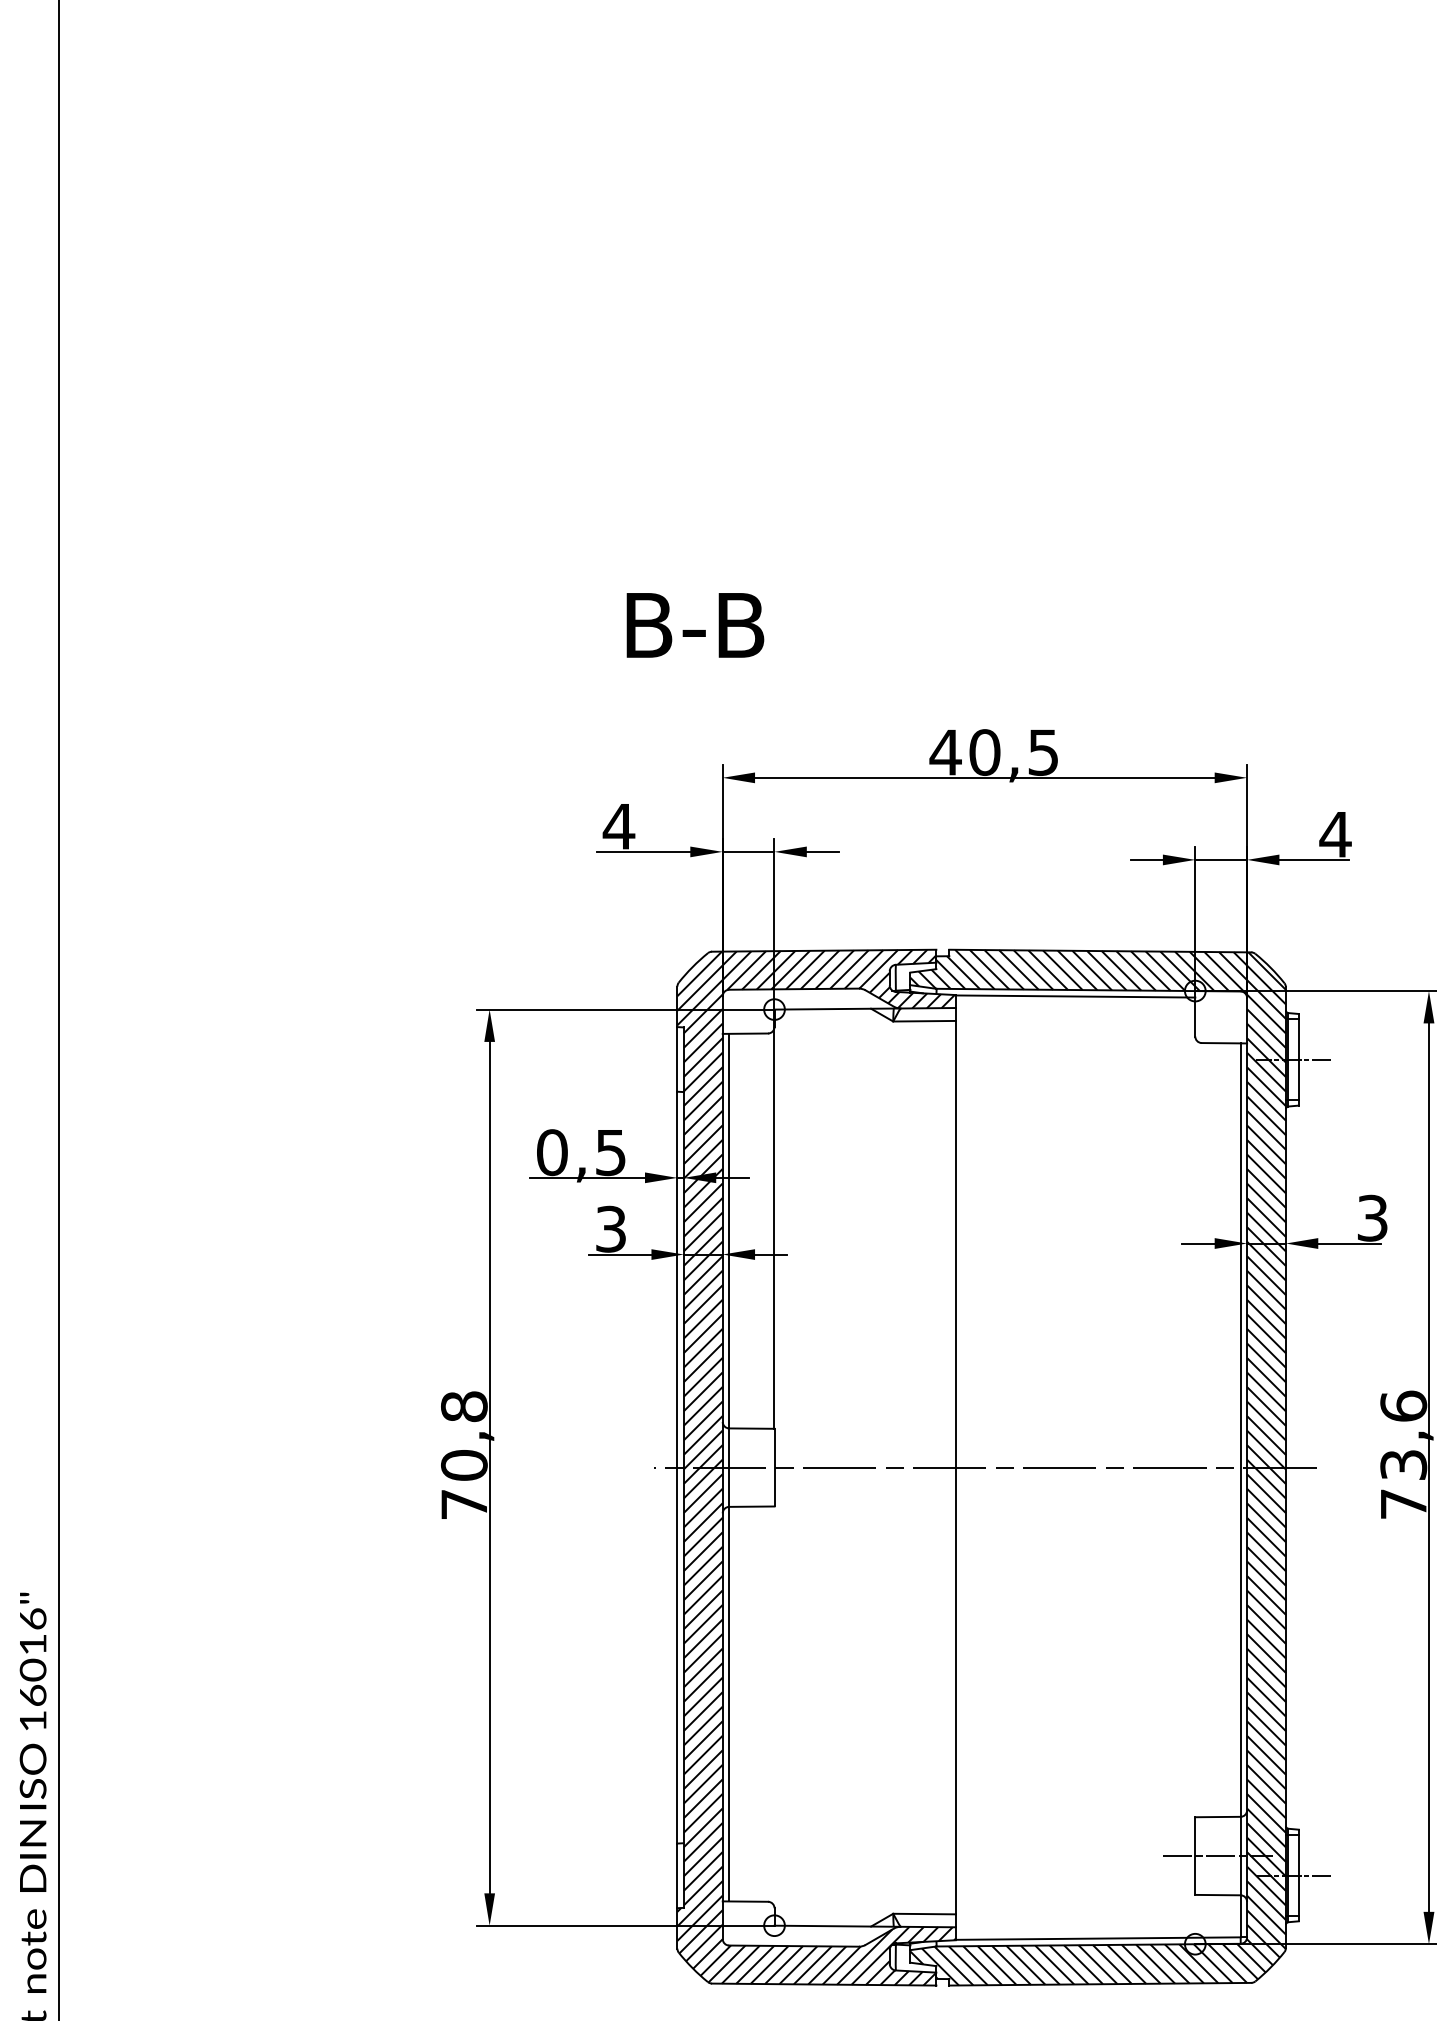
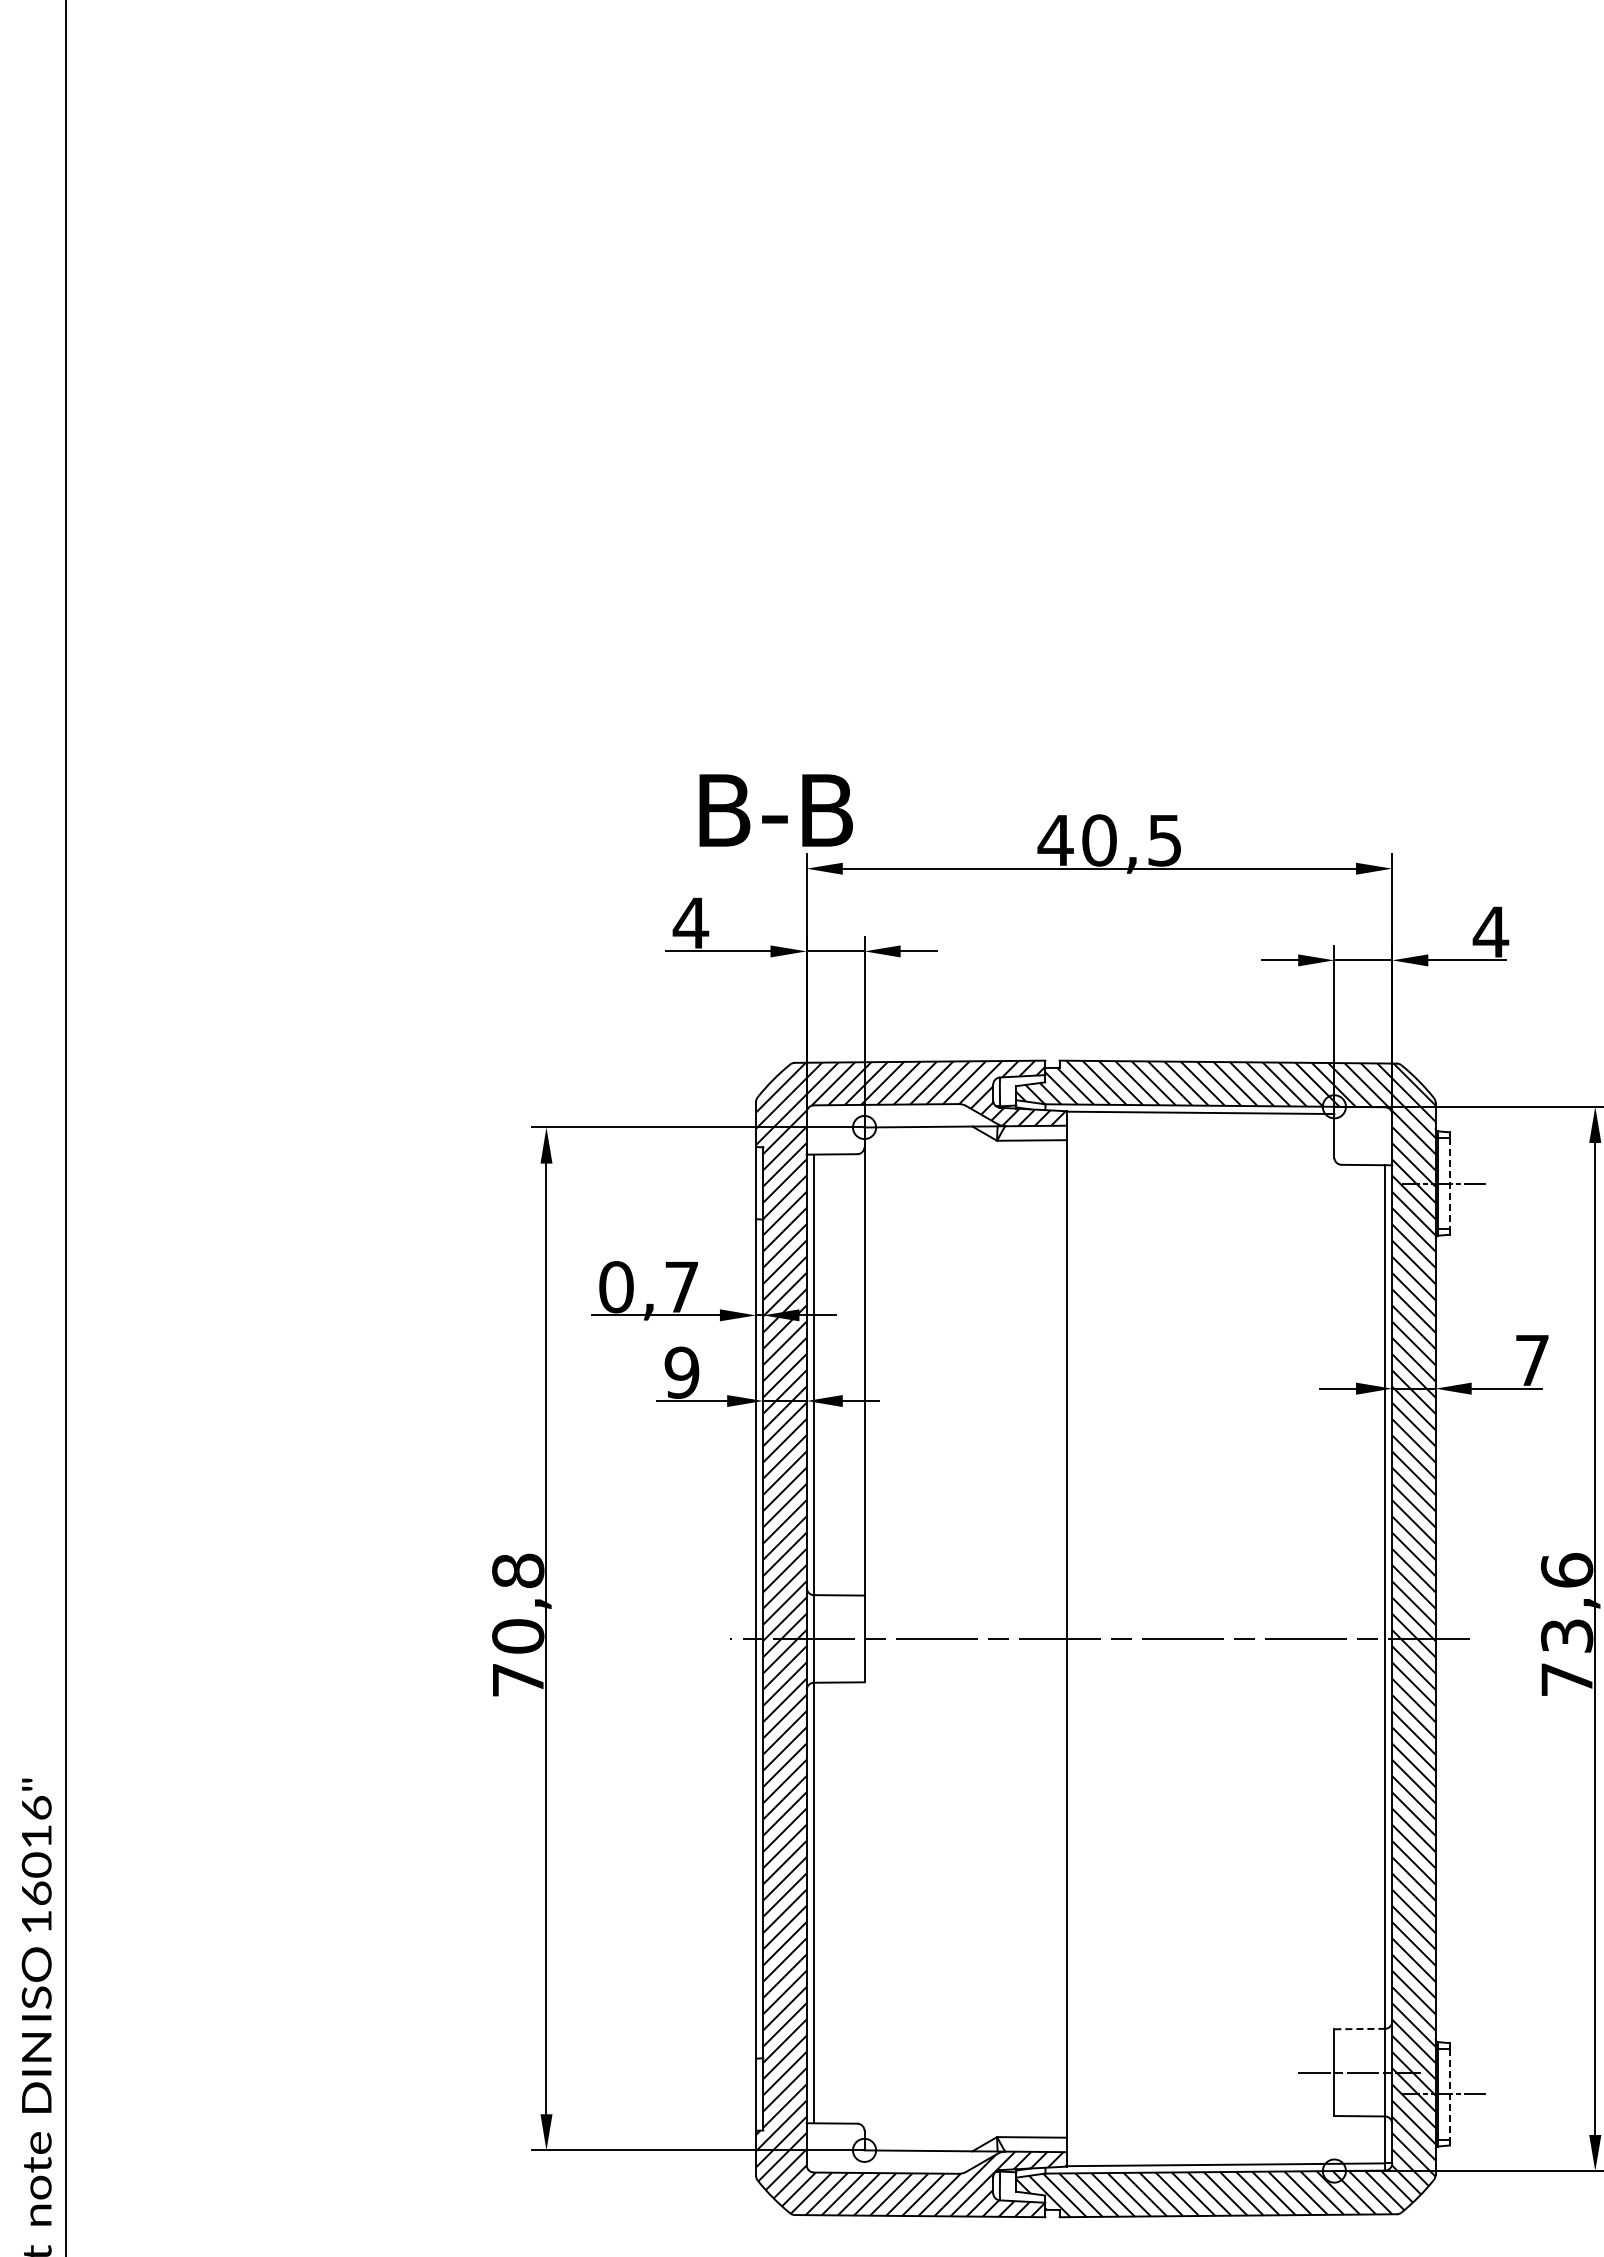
text: (694, 625) -> (775, 810), moved
line: (1299, 1060) -> (1450, 1184), solid -> dashed
text: (610, 1152) -> (681, 1287), 0,5 -> 0,7
text: (1372, 1218) -> (1532, 1360), 3 -> 7
text: (610, 1229) -> (681, 1372), 3 -> 9
line: (1218, 1817) -> (1360, 2029), solid -> dashed
line: (1299, 1875) -> (1450, 2094), solid -> dashed

